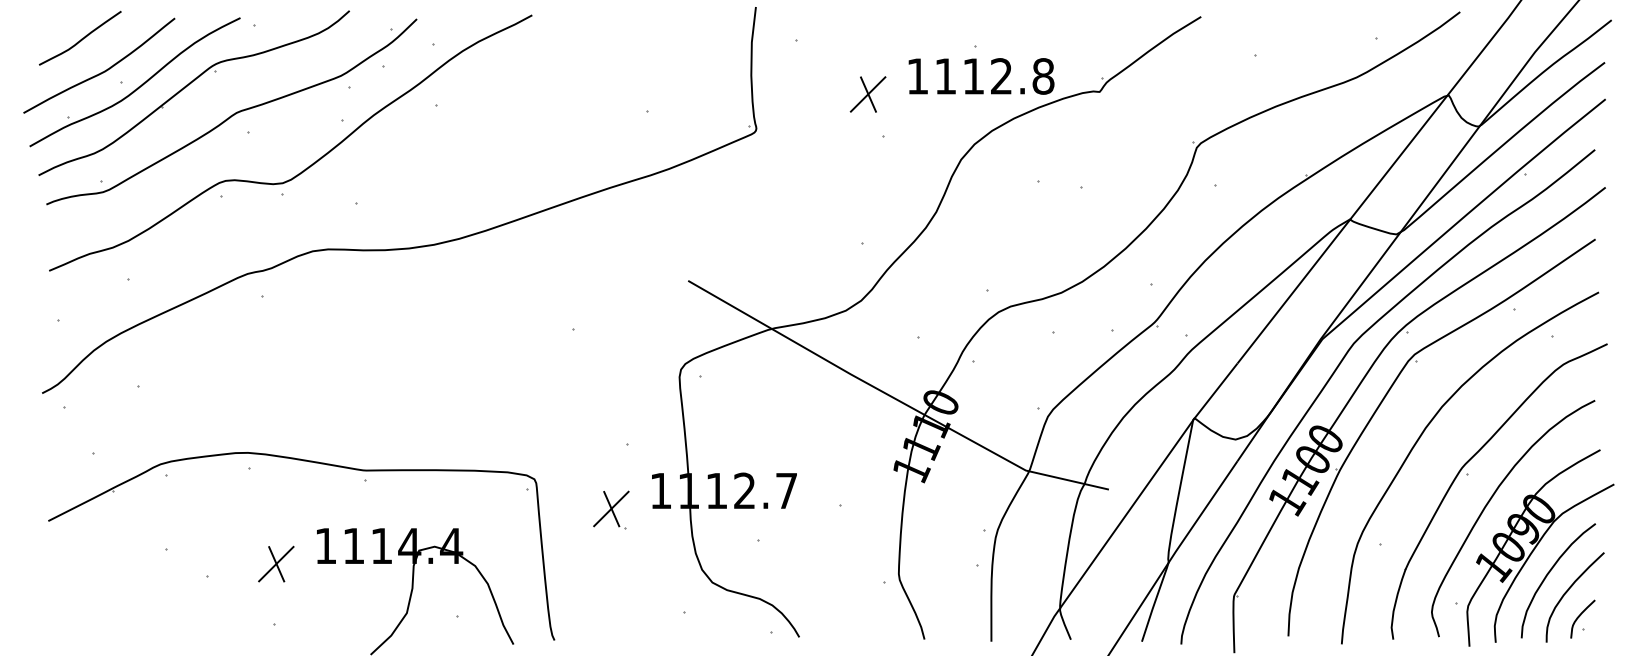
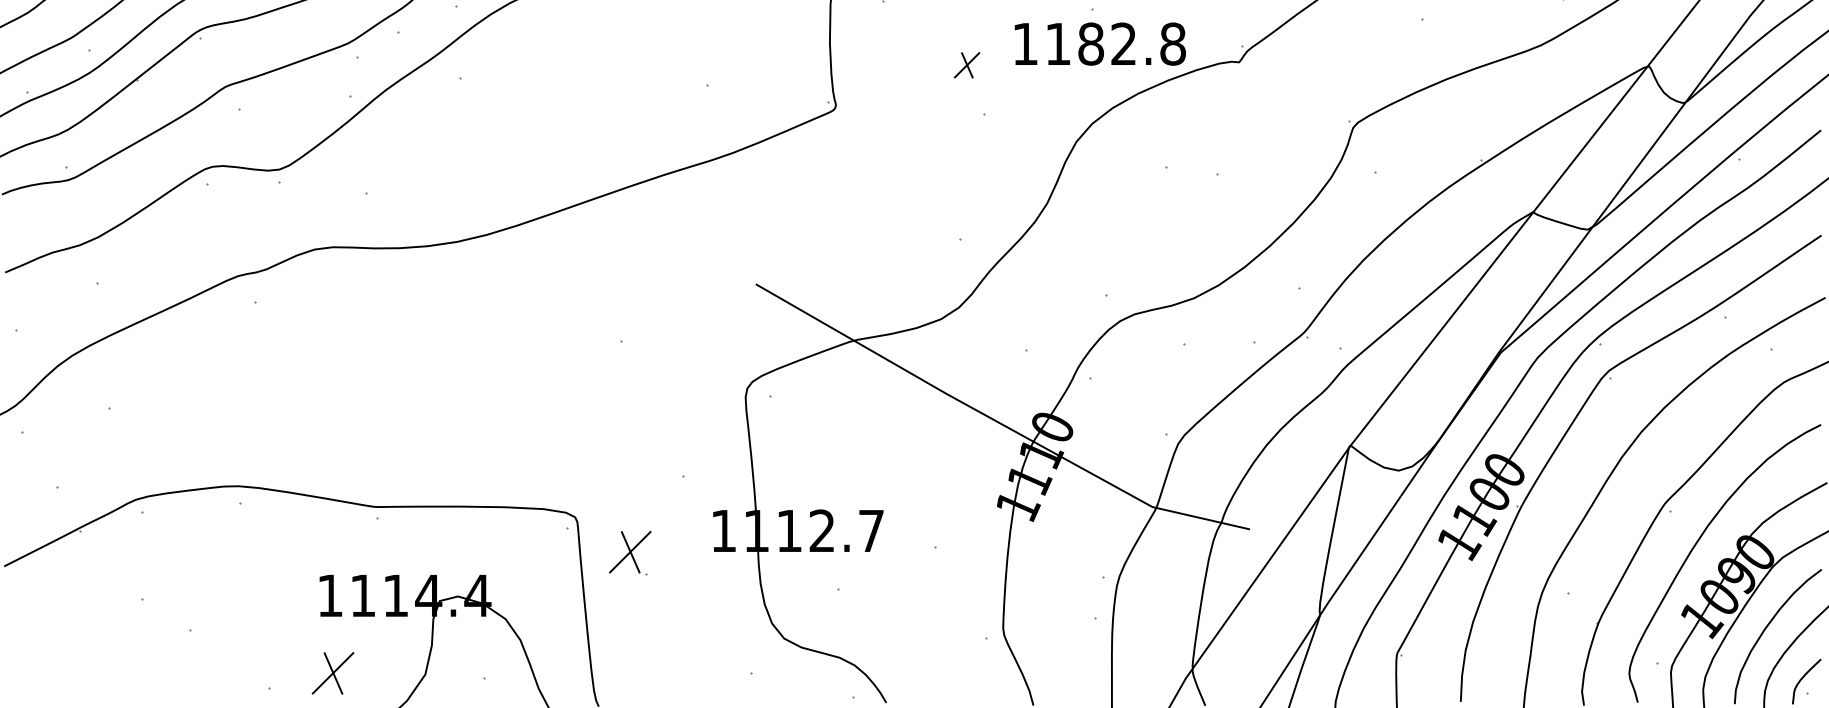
text: (973, 76) -> (1090, 44), 1112.8 -> 1182.8
part: (867, 94) -> (966, 65), size x0.6
part: (611, 509) -> (630, 552), moved
part: (276, 563) -> (333, 672), moved

